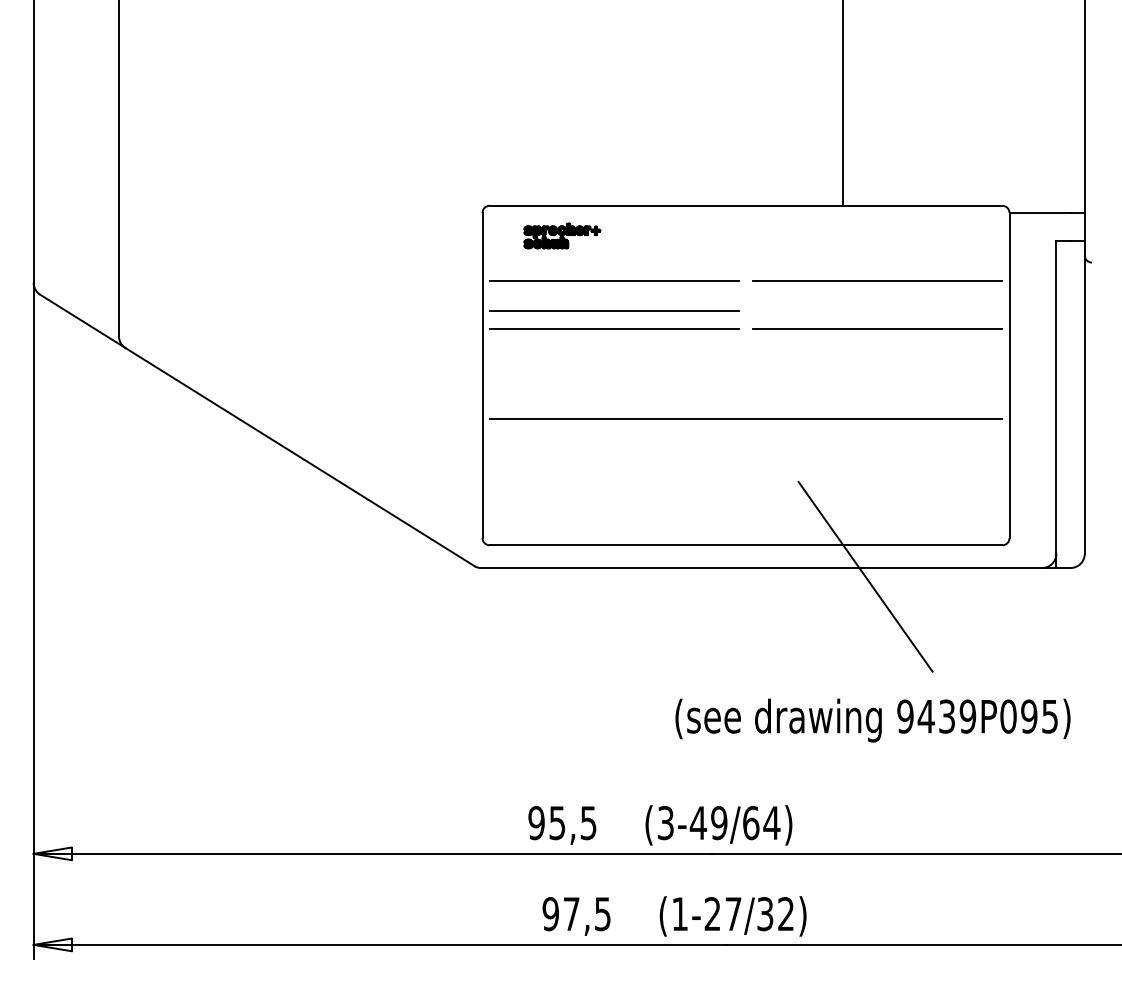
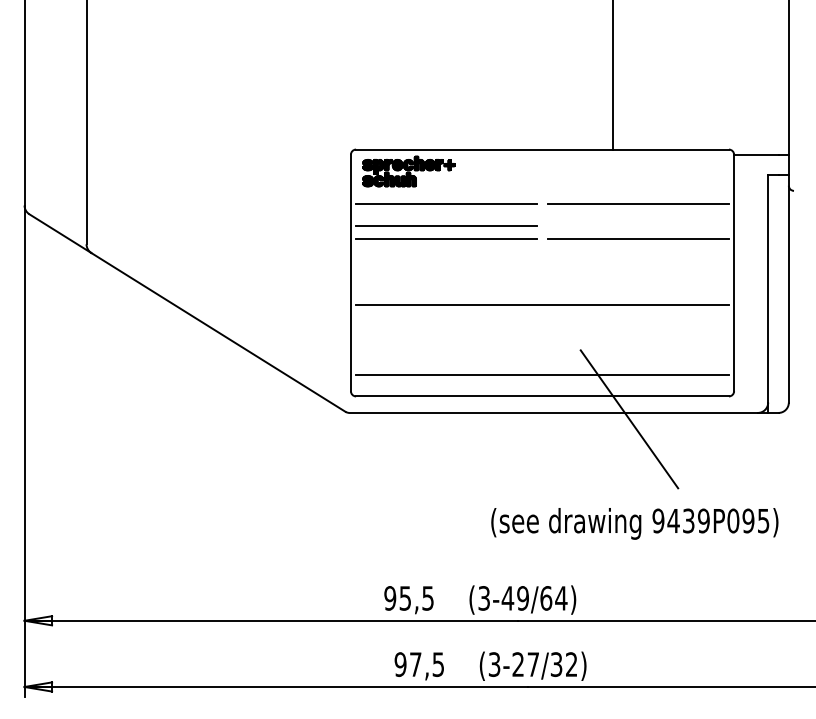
part: (562, 235) -> (409, 171), size x1.67
line: (745, 515) -> (542, 374), added
text: (679, 914) -> (494, 664), (1-27/32) -> (3-27/32)

